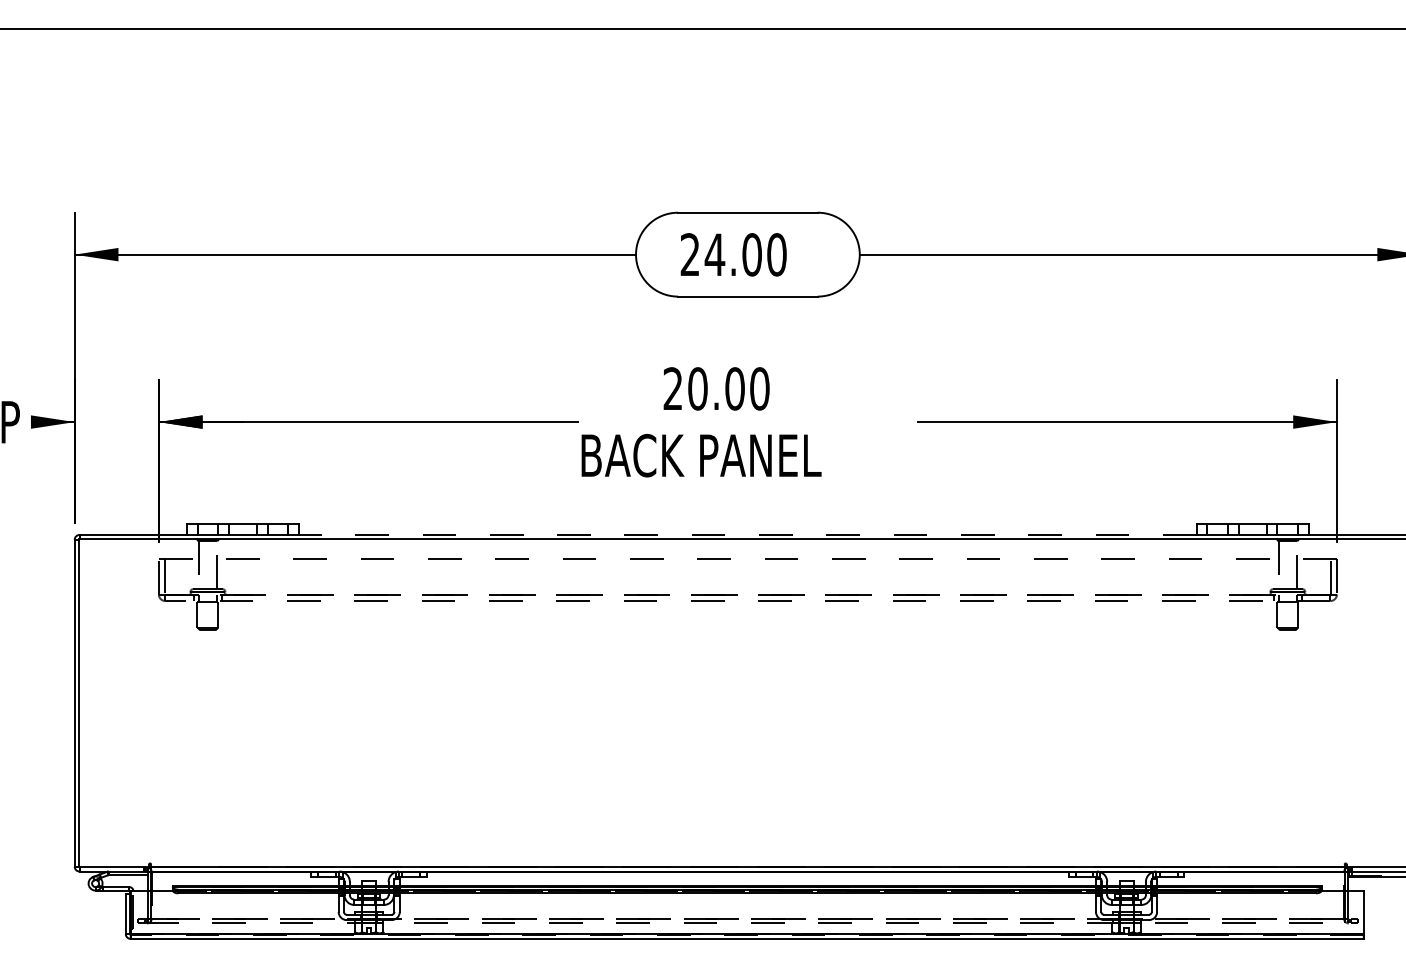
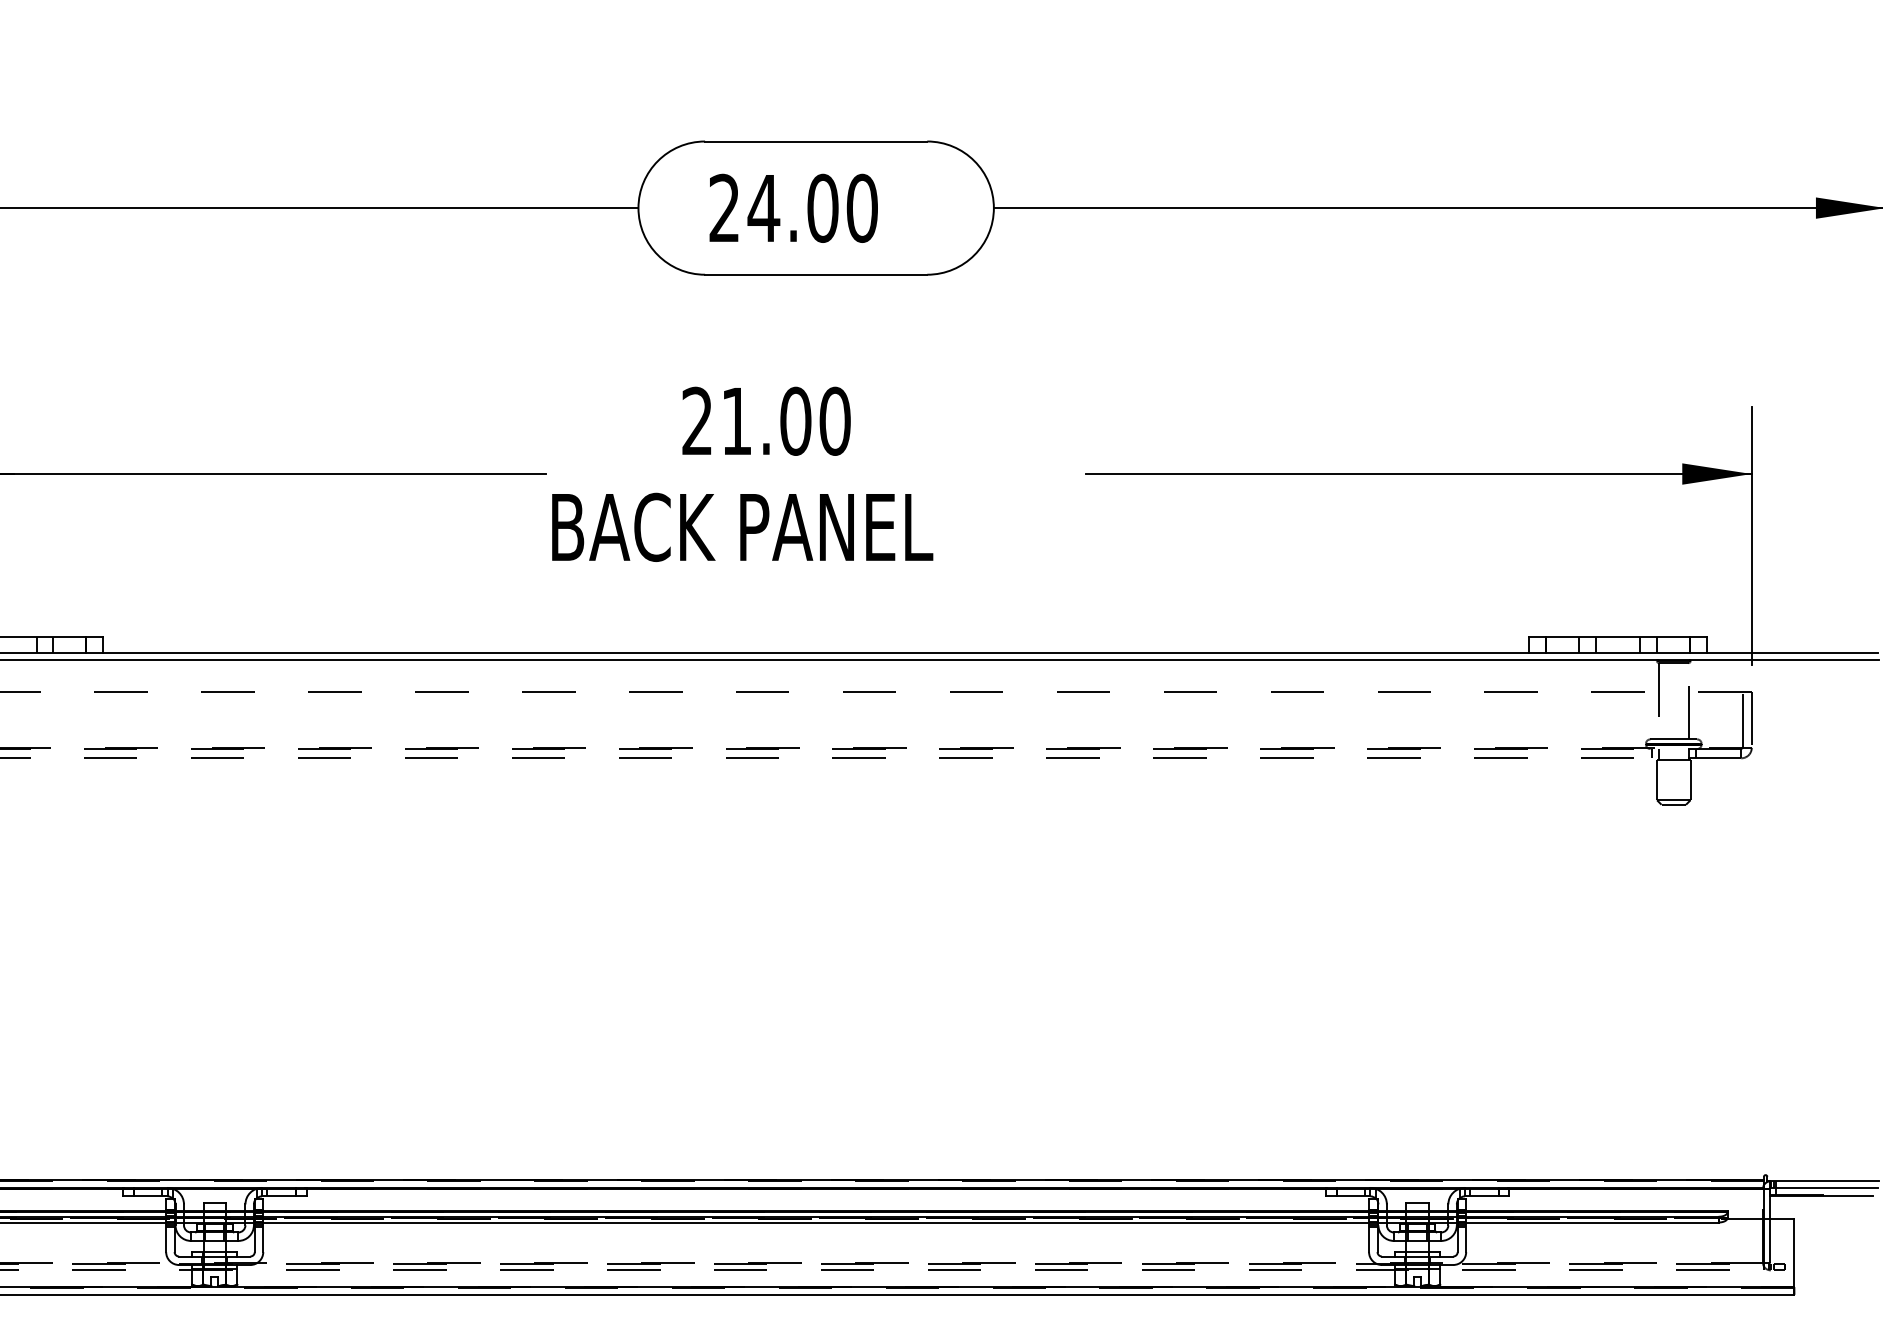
text: (697, 388) -> (736, 420), 20.00 -> 21.00
line: (747, 534) -> (815, 652), dashed -> solid

